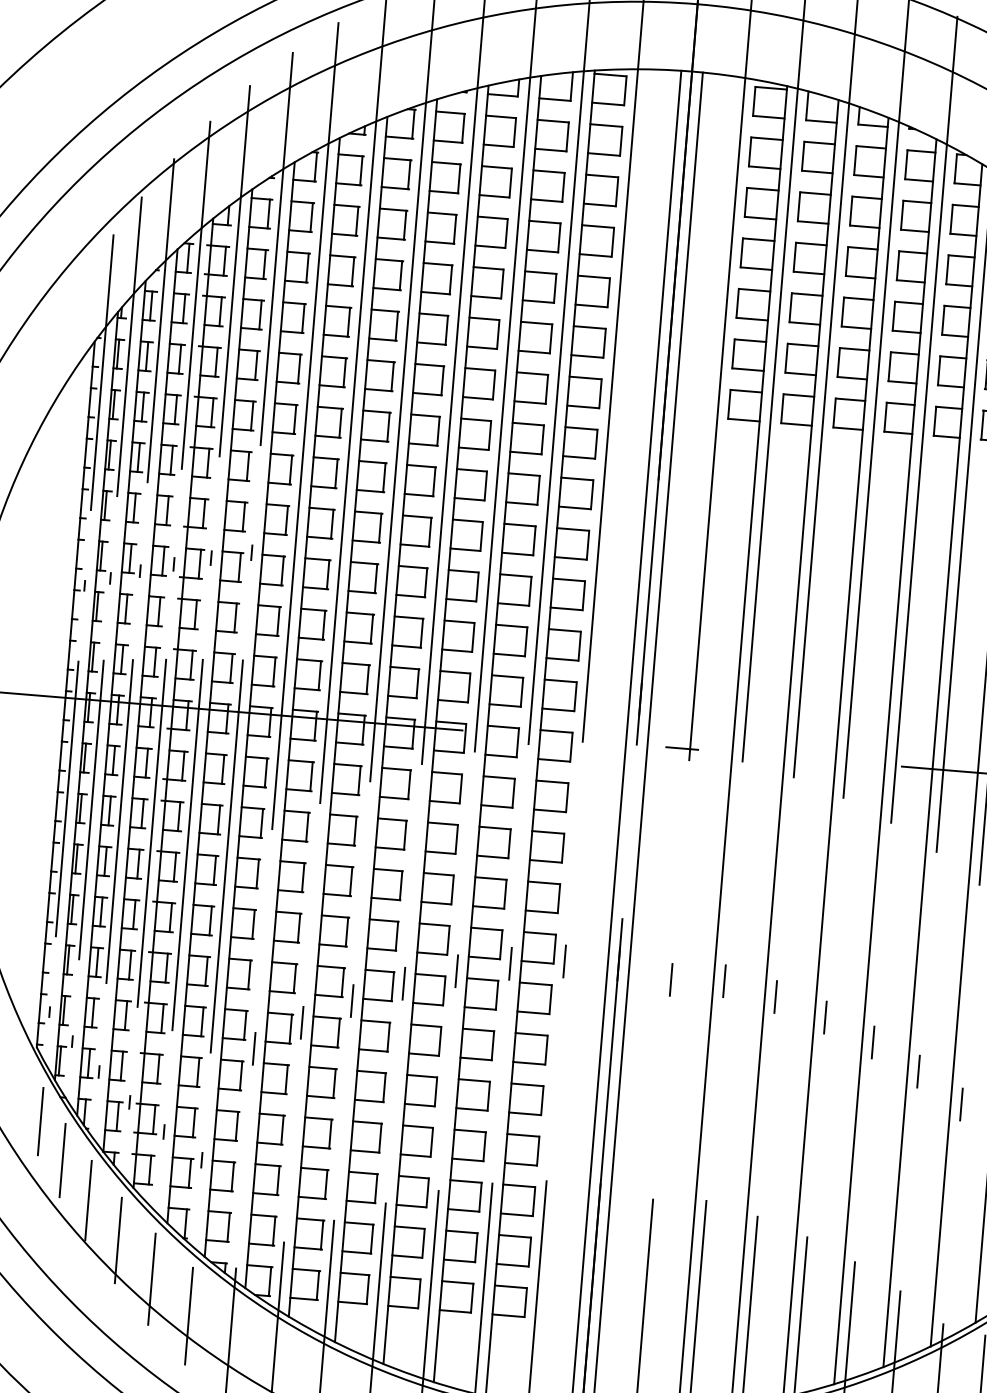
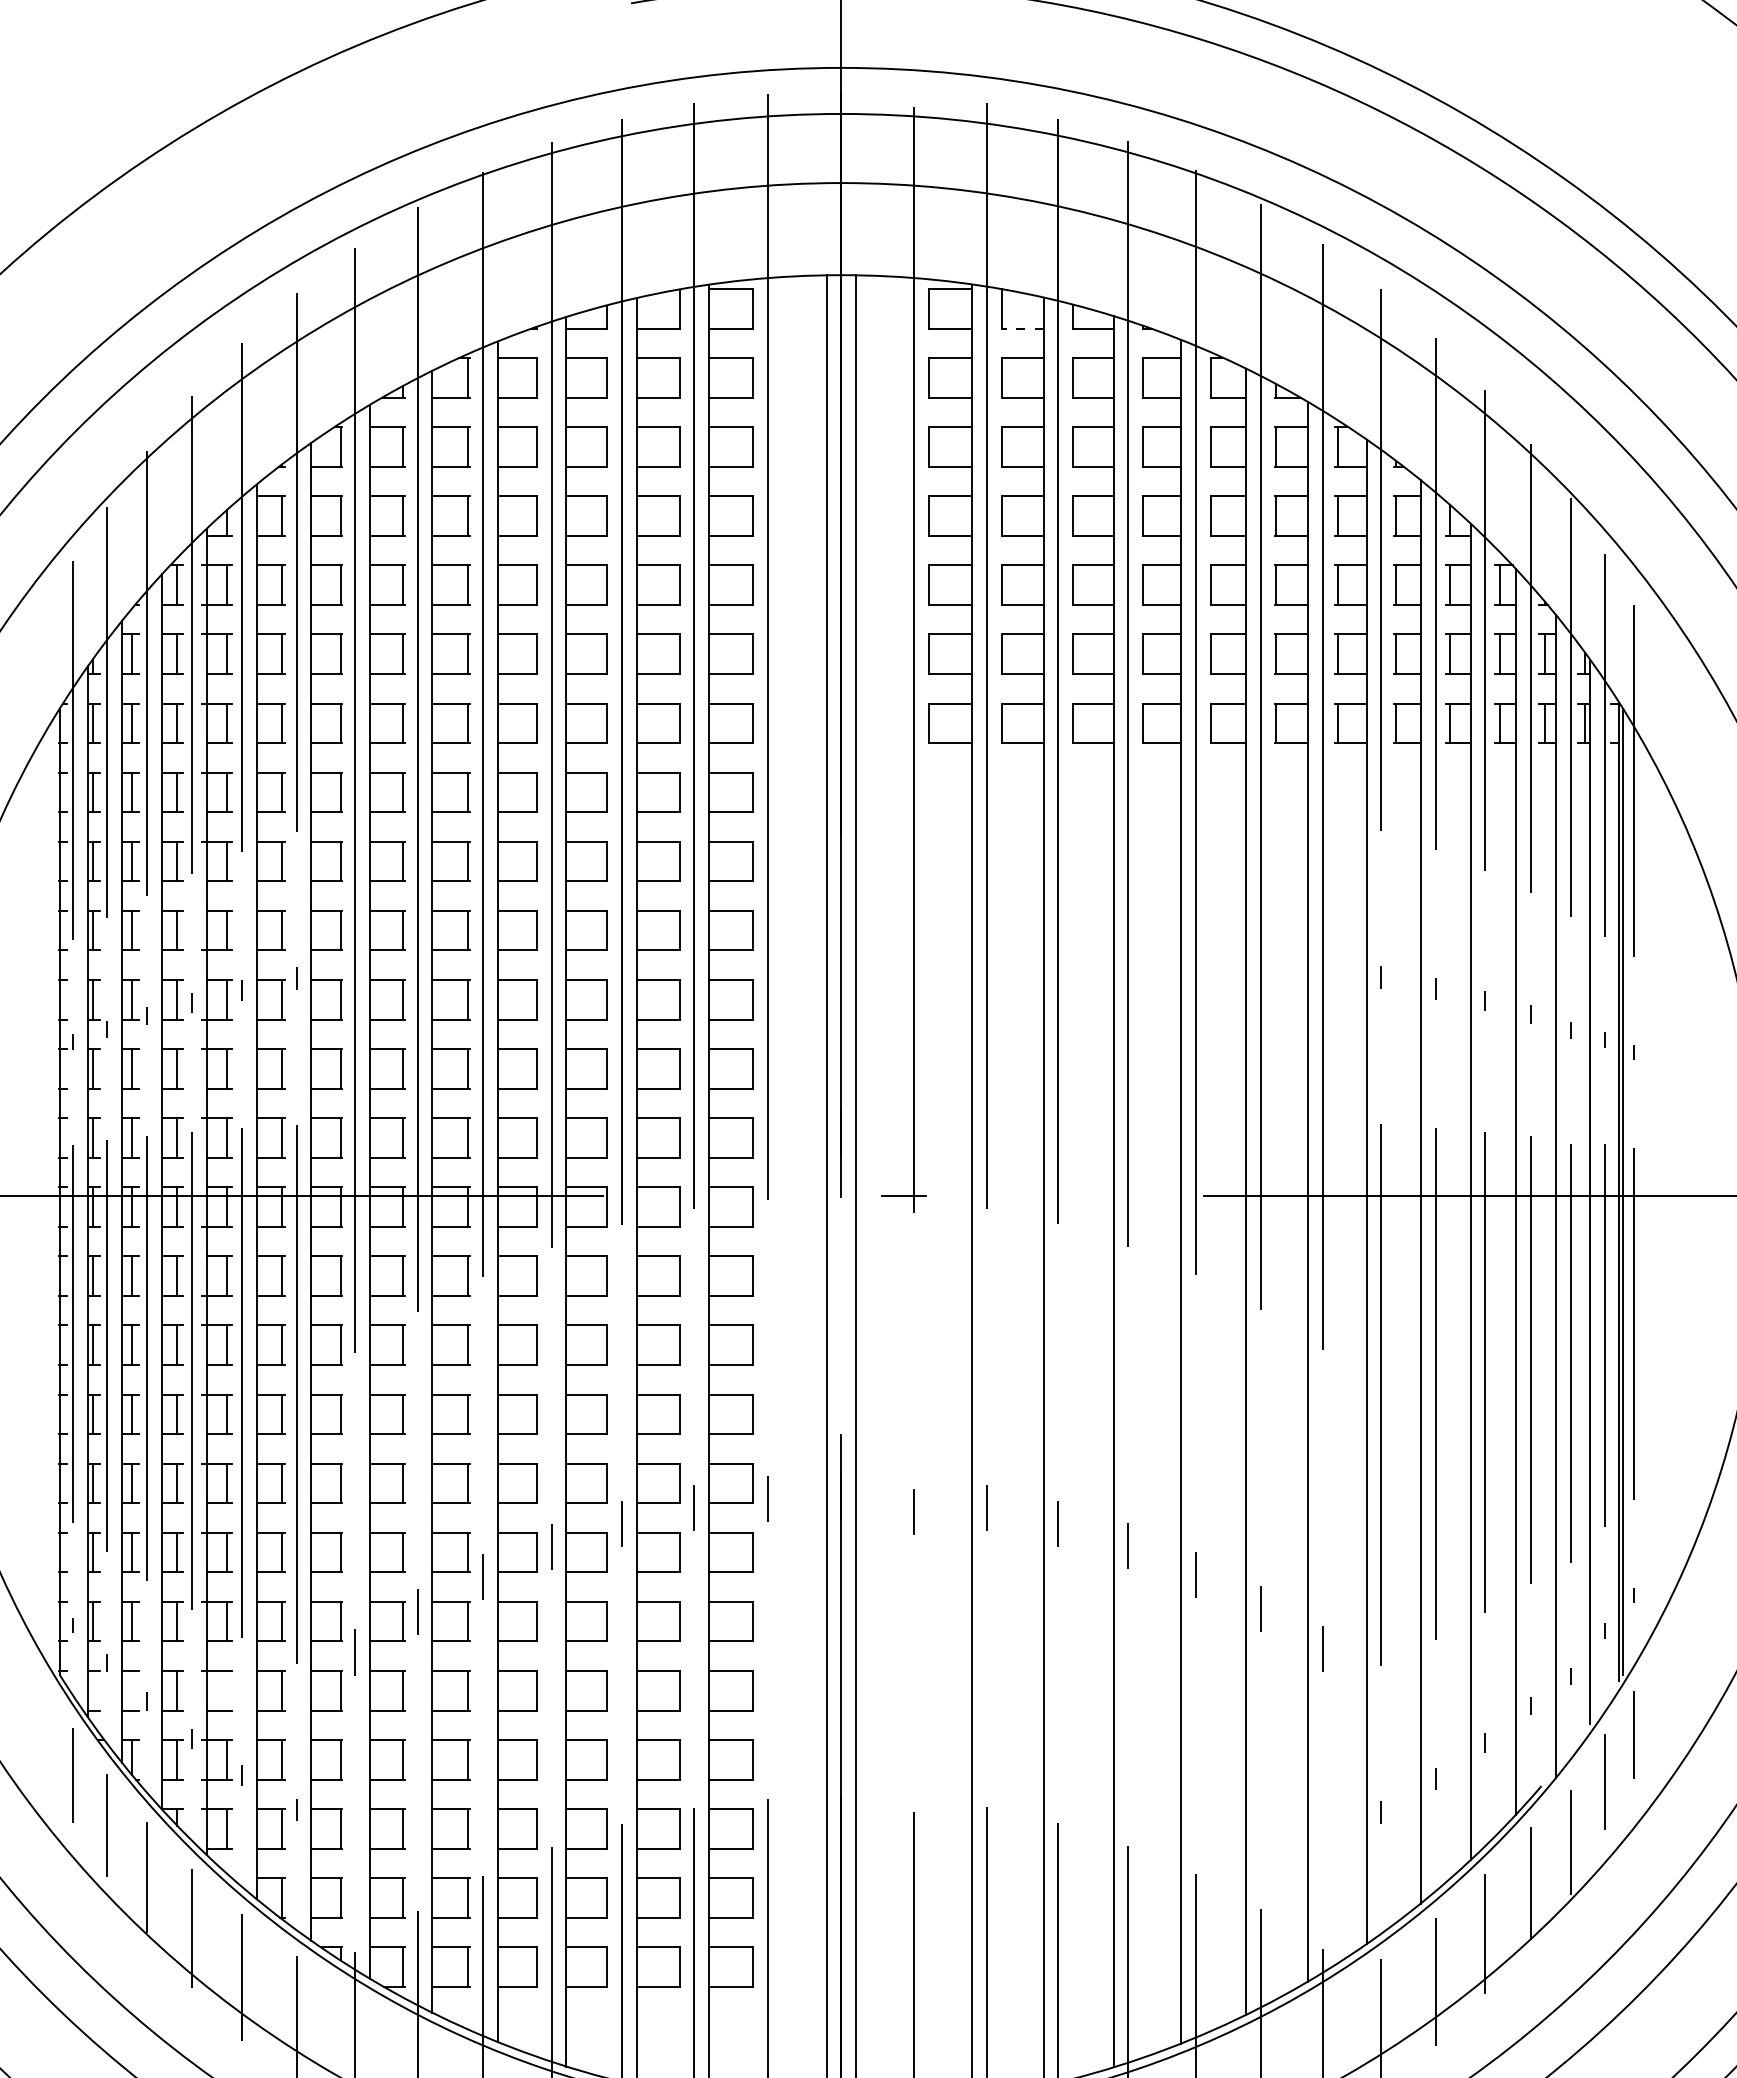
line: (821, 121) -> (1022, 328), solid -> dashed
line: (59, 1060) -> (92, 1690), removed
line: (89, 1063) -> (132, 1690), removed
line: (158, 1068) -> (227, 1690), removed

